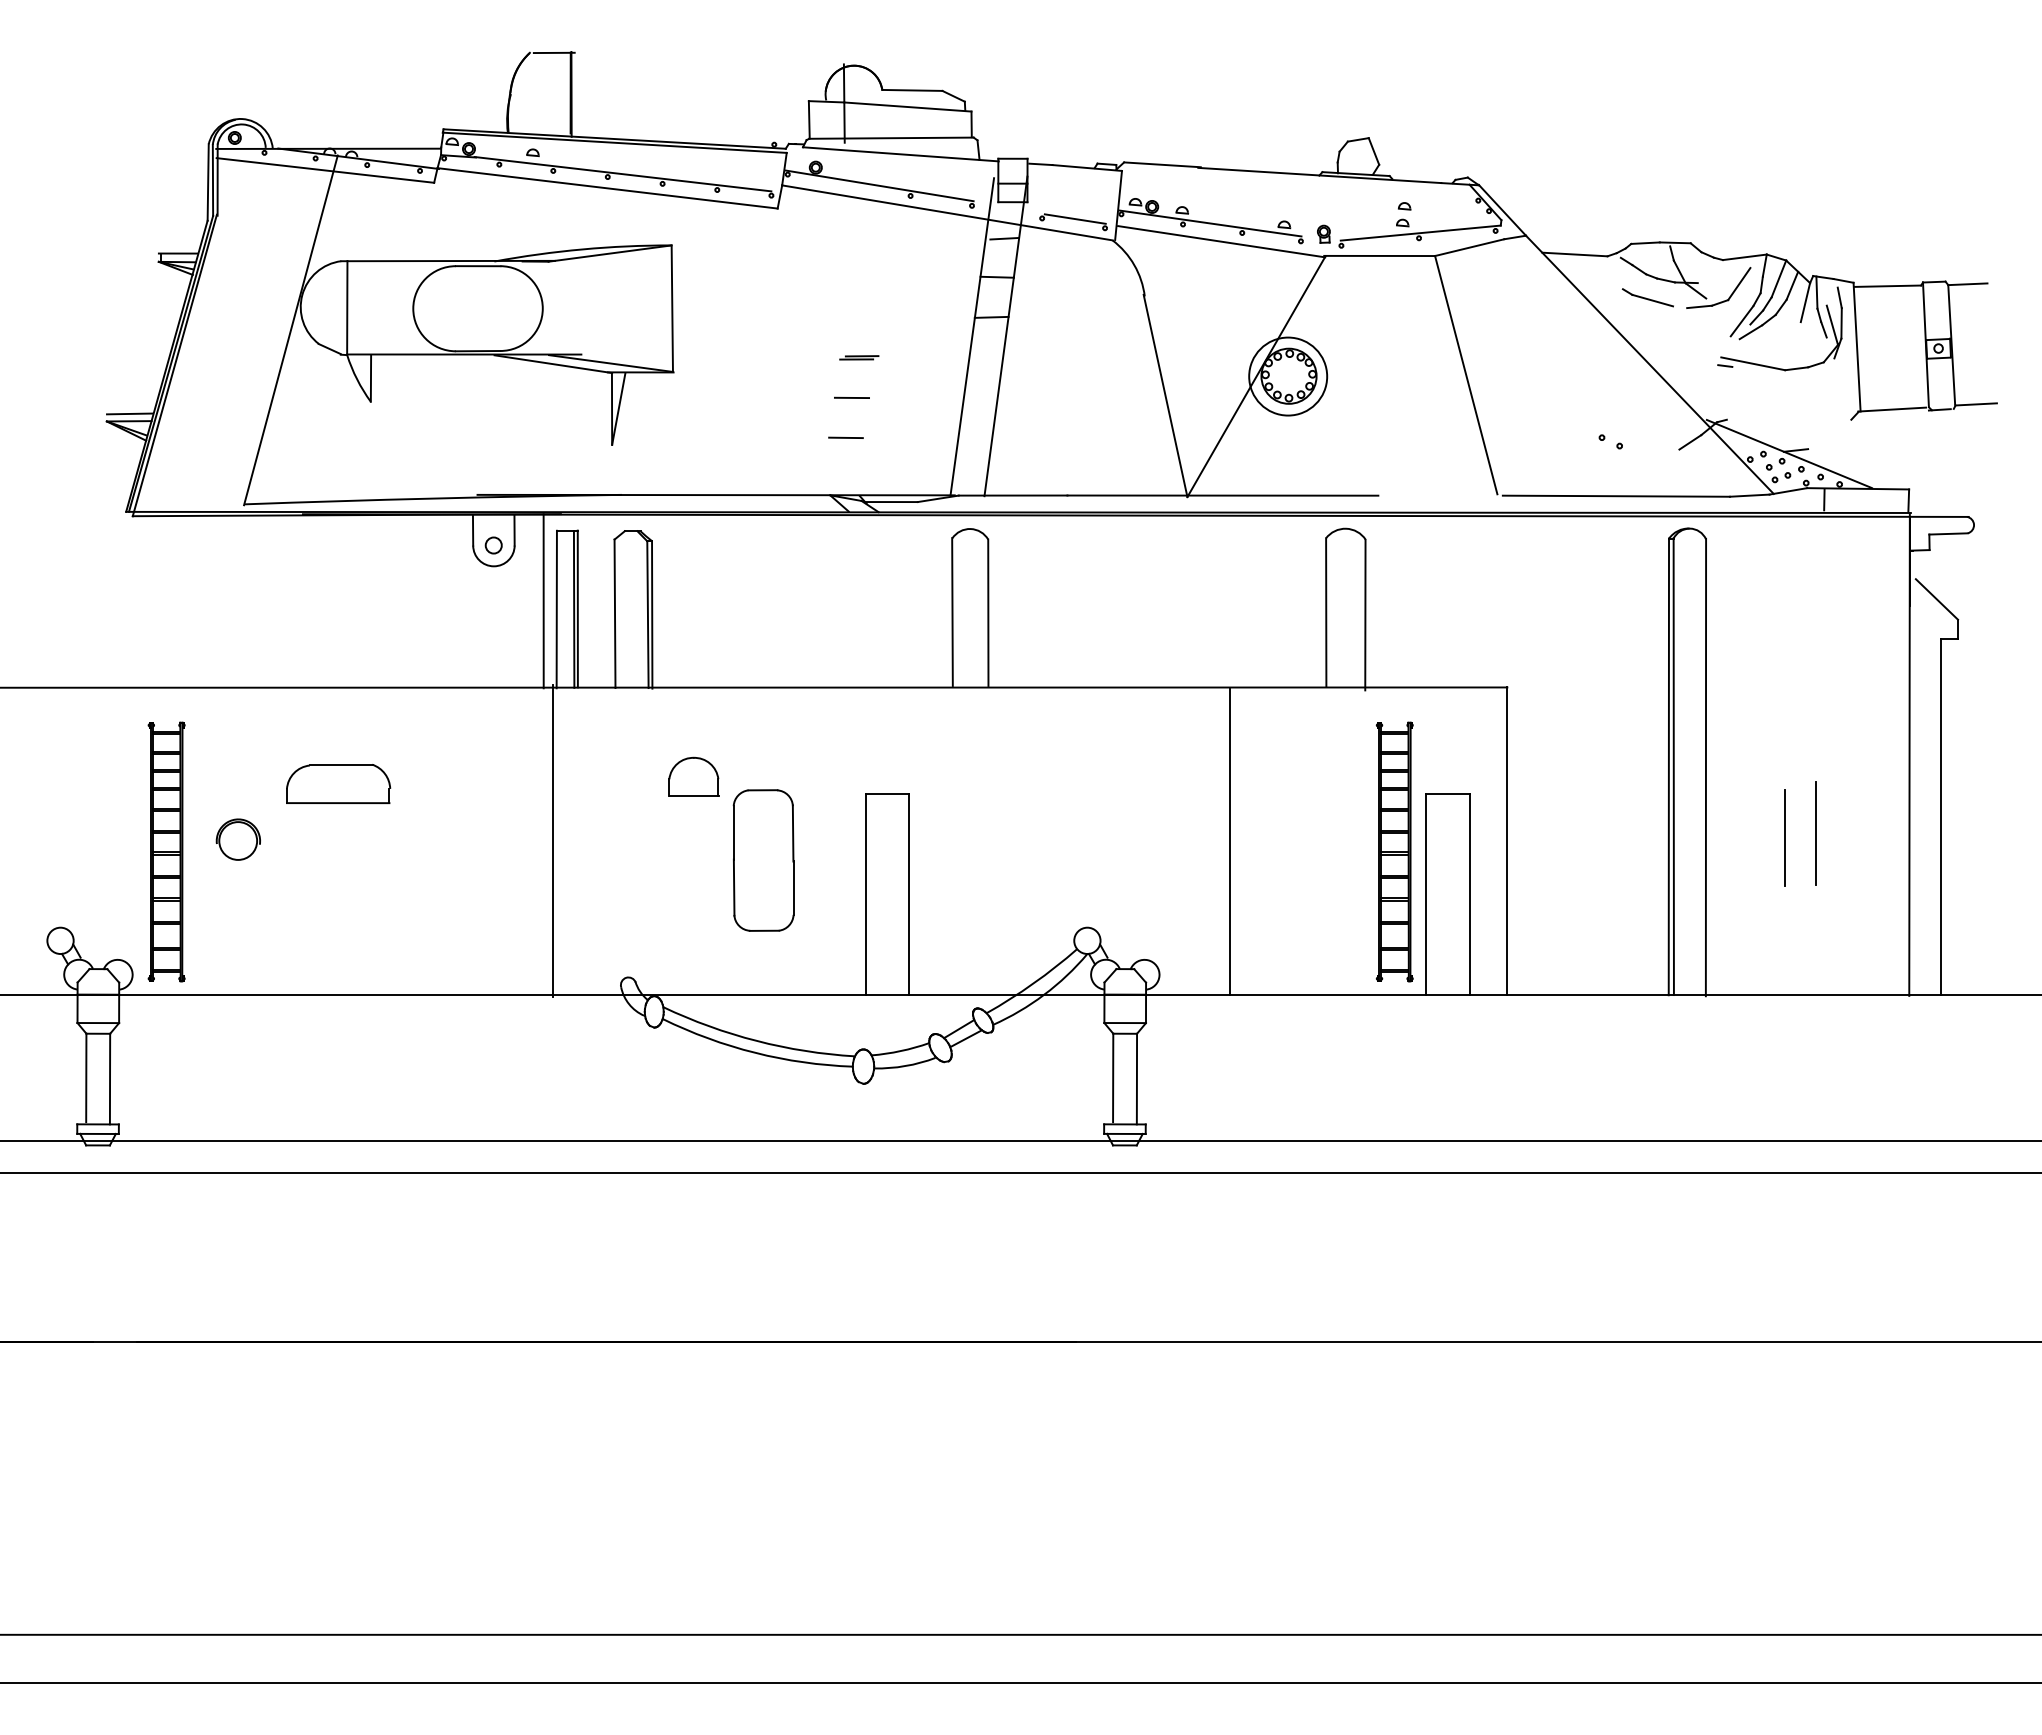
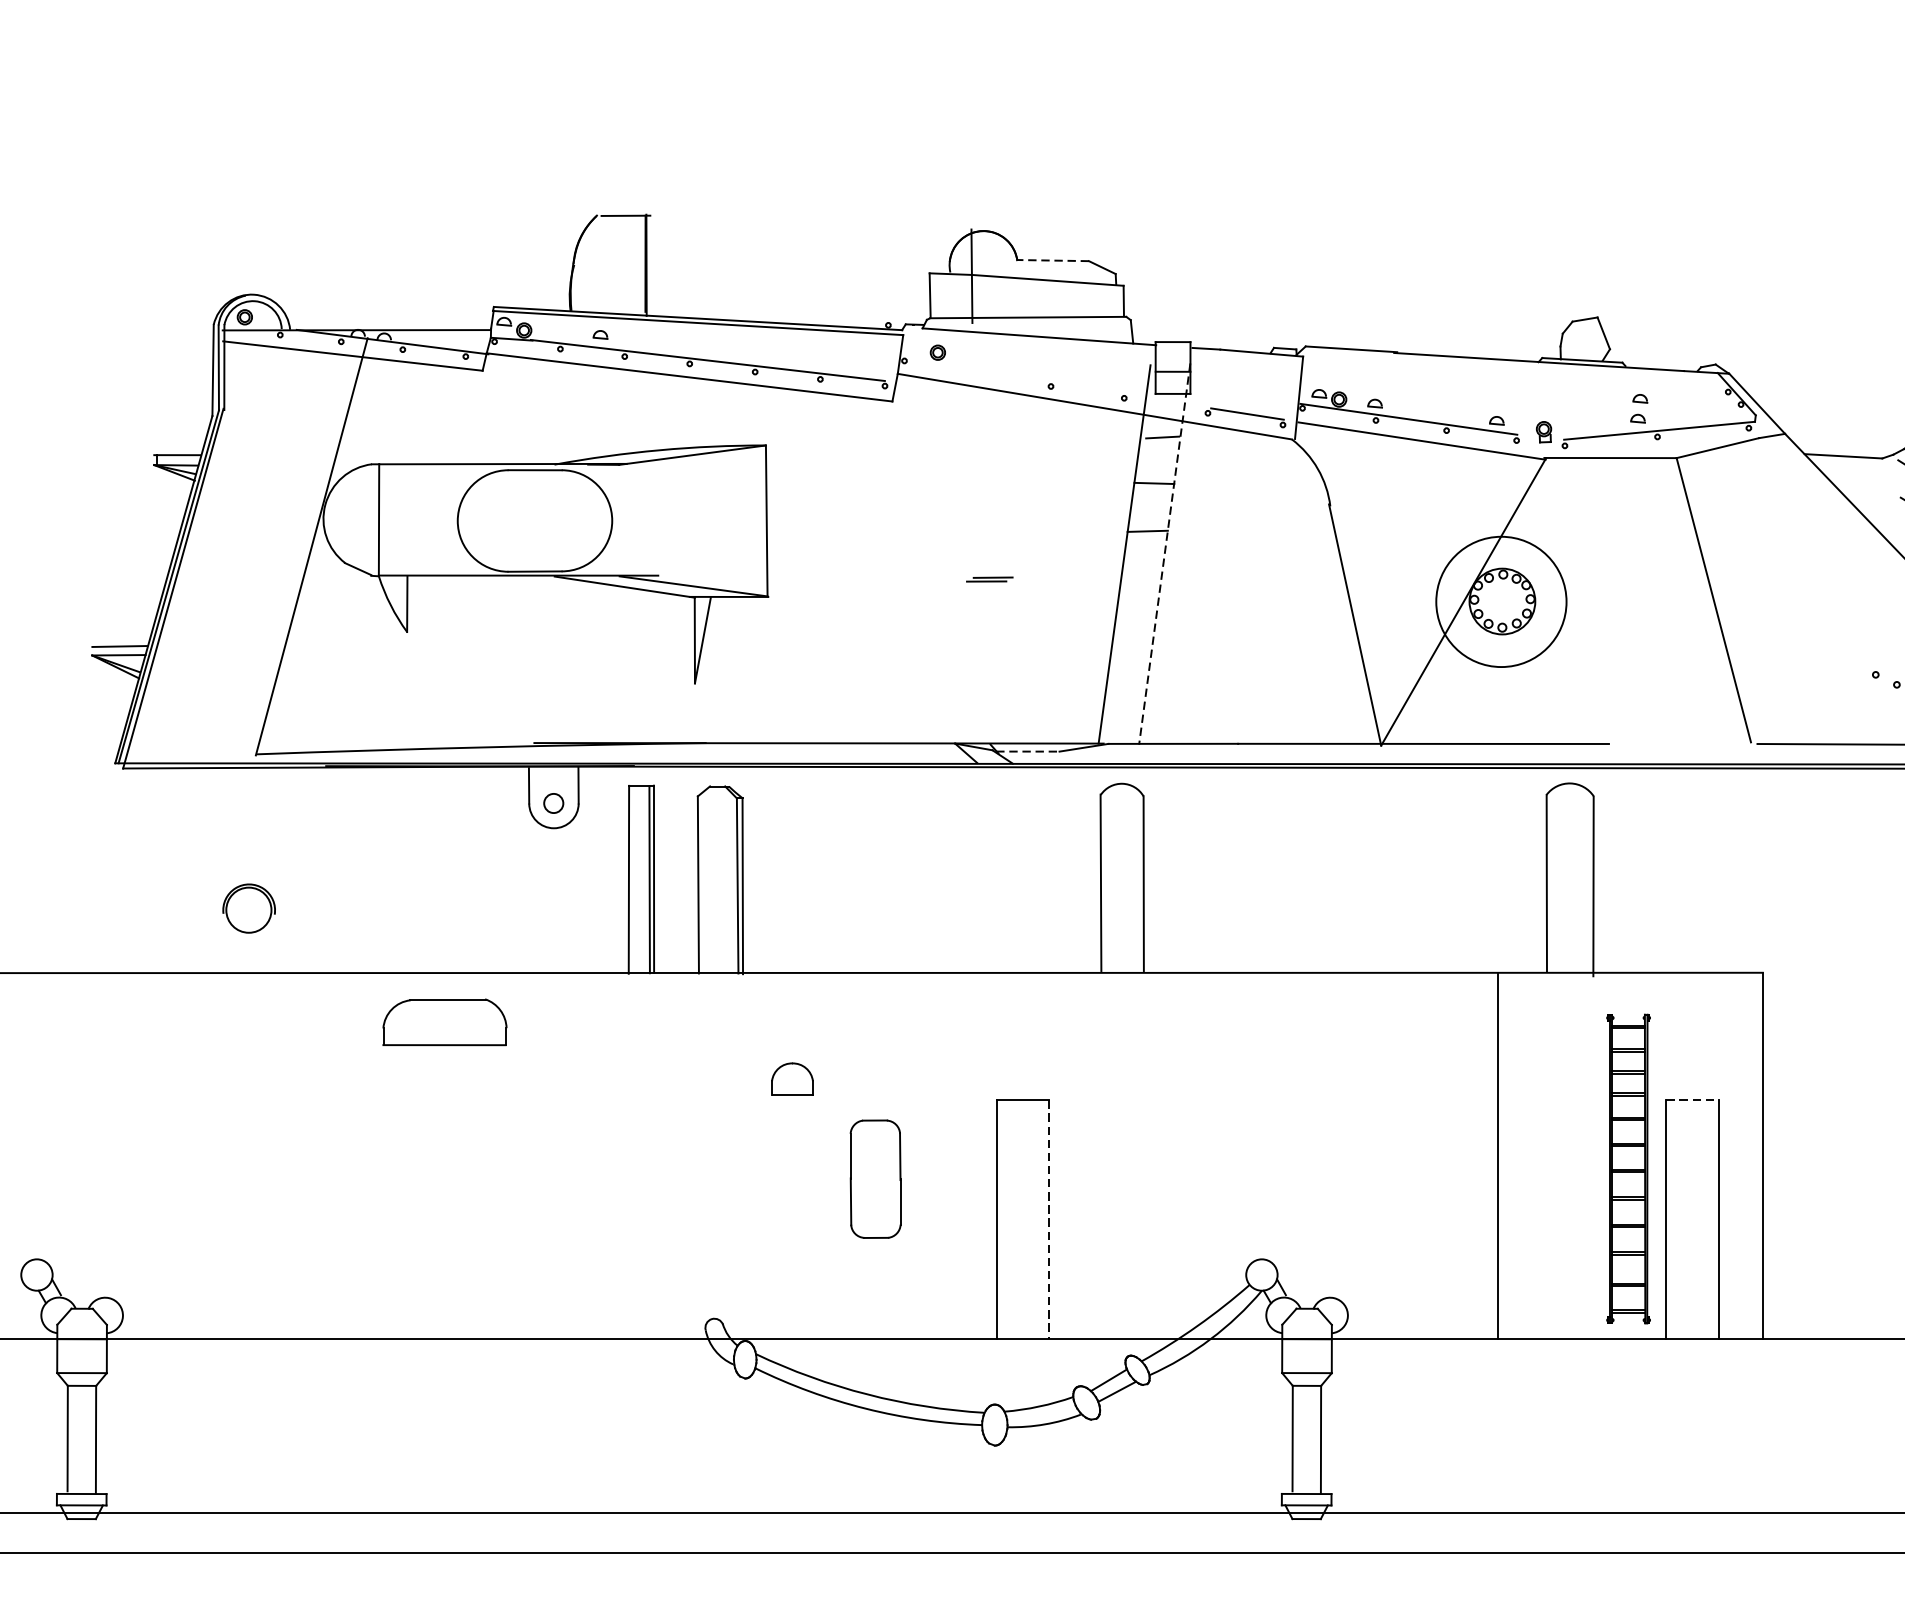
line: (912, 90) -> (1053, 260), solid -> dashed
line: (879, 185) -> (1013, 373), removed
line: (1005, 336) -> (1164, 554), solid -> dashed
circle: (1288, 376) -> (1501, 601), size x1.4
line: (851, 397) -> (980, 626), removed
line: (845, 437) -> (973, 674), removed
line: (891, 502) -> (1028, 752), solid -> dashed
line: (543, 601) -> (613, 870), removed
part: (693, 776) -> (792, 1078), size x0.7
part: (338, 783) -> (444, 1021), moved
line: (1448, 794) -> (1692, 1100), solid -> dashed
part: (237, 839) -> (248, 908), moved
line: (553, 840) -> (625, 1155), removed
line: (1229, 841) -> (1498, 1156), moved
part: (166, 851) -> (163, 1168), removed
part: (763, 860) -> (875, 1179), size x0.7
line: (909, 895) -> (1049, 1220), solid -> dashed

